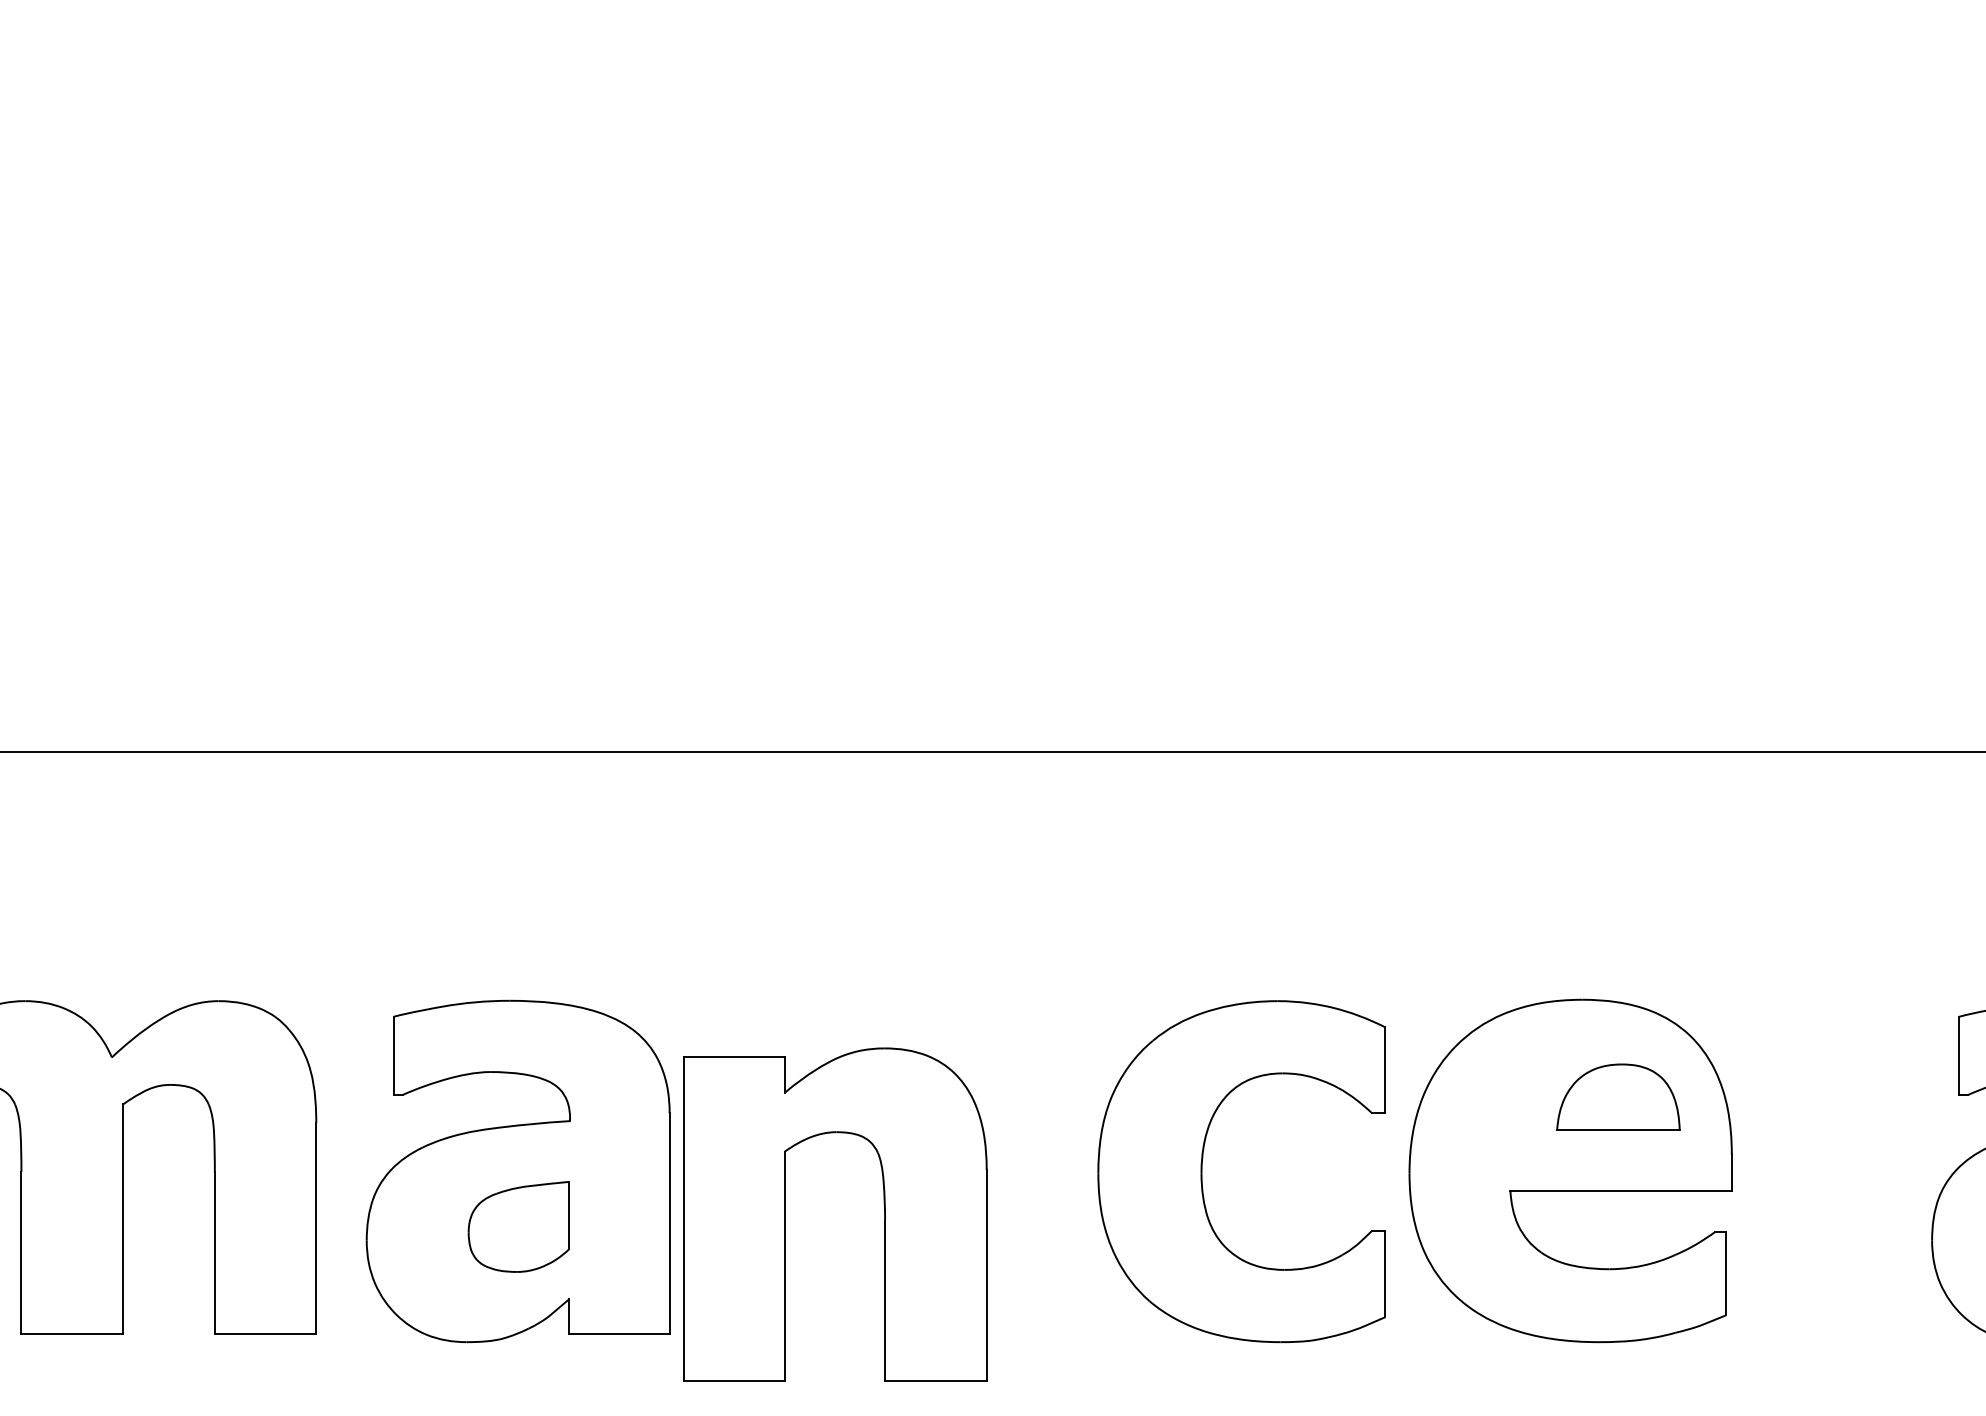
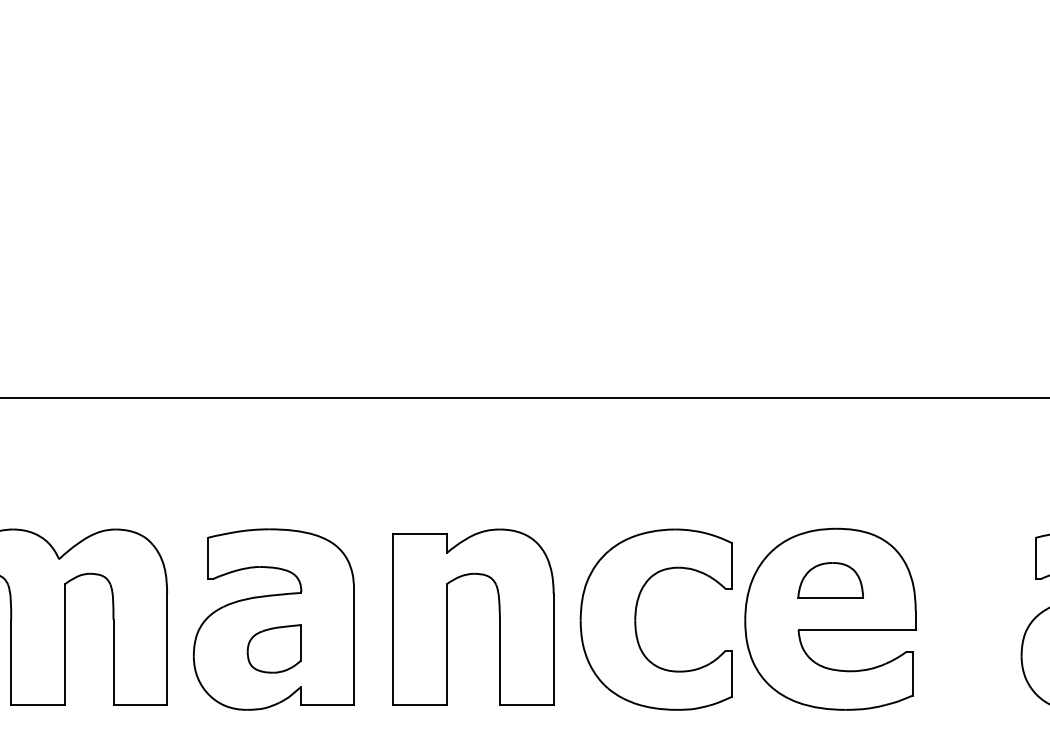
part: (1617, 1097) -> (830, 580), moved
part: (882, 1205) -> (498, 612), moved

